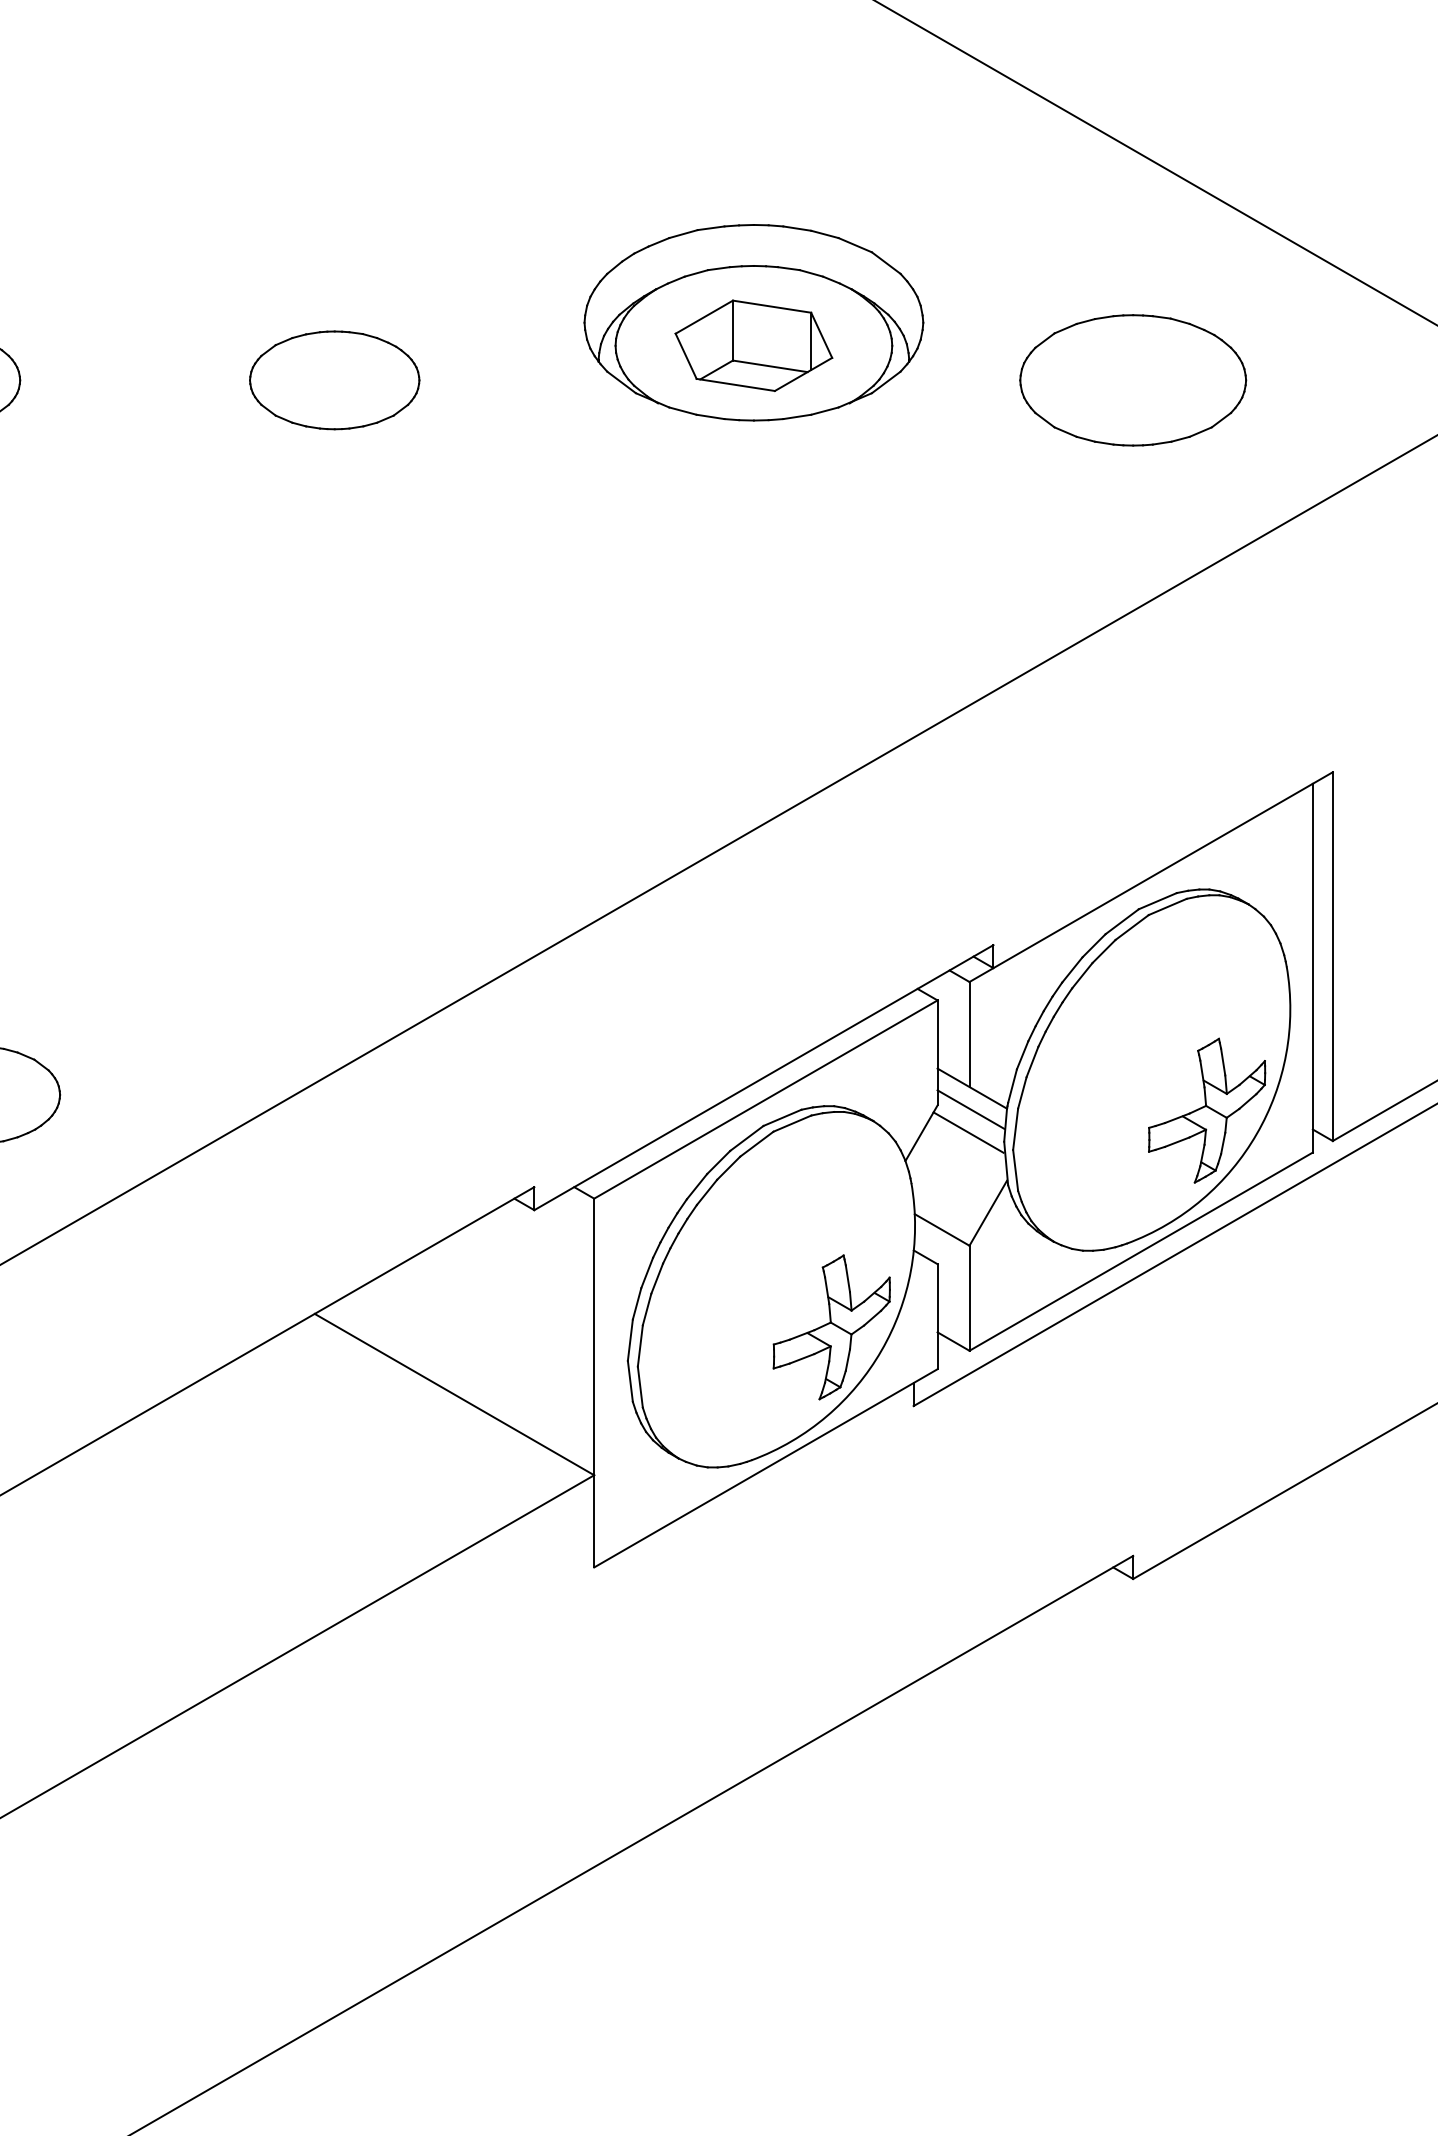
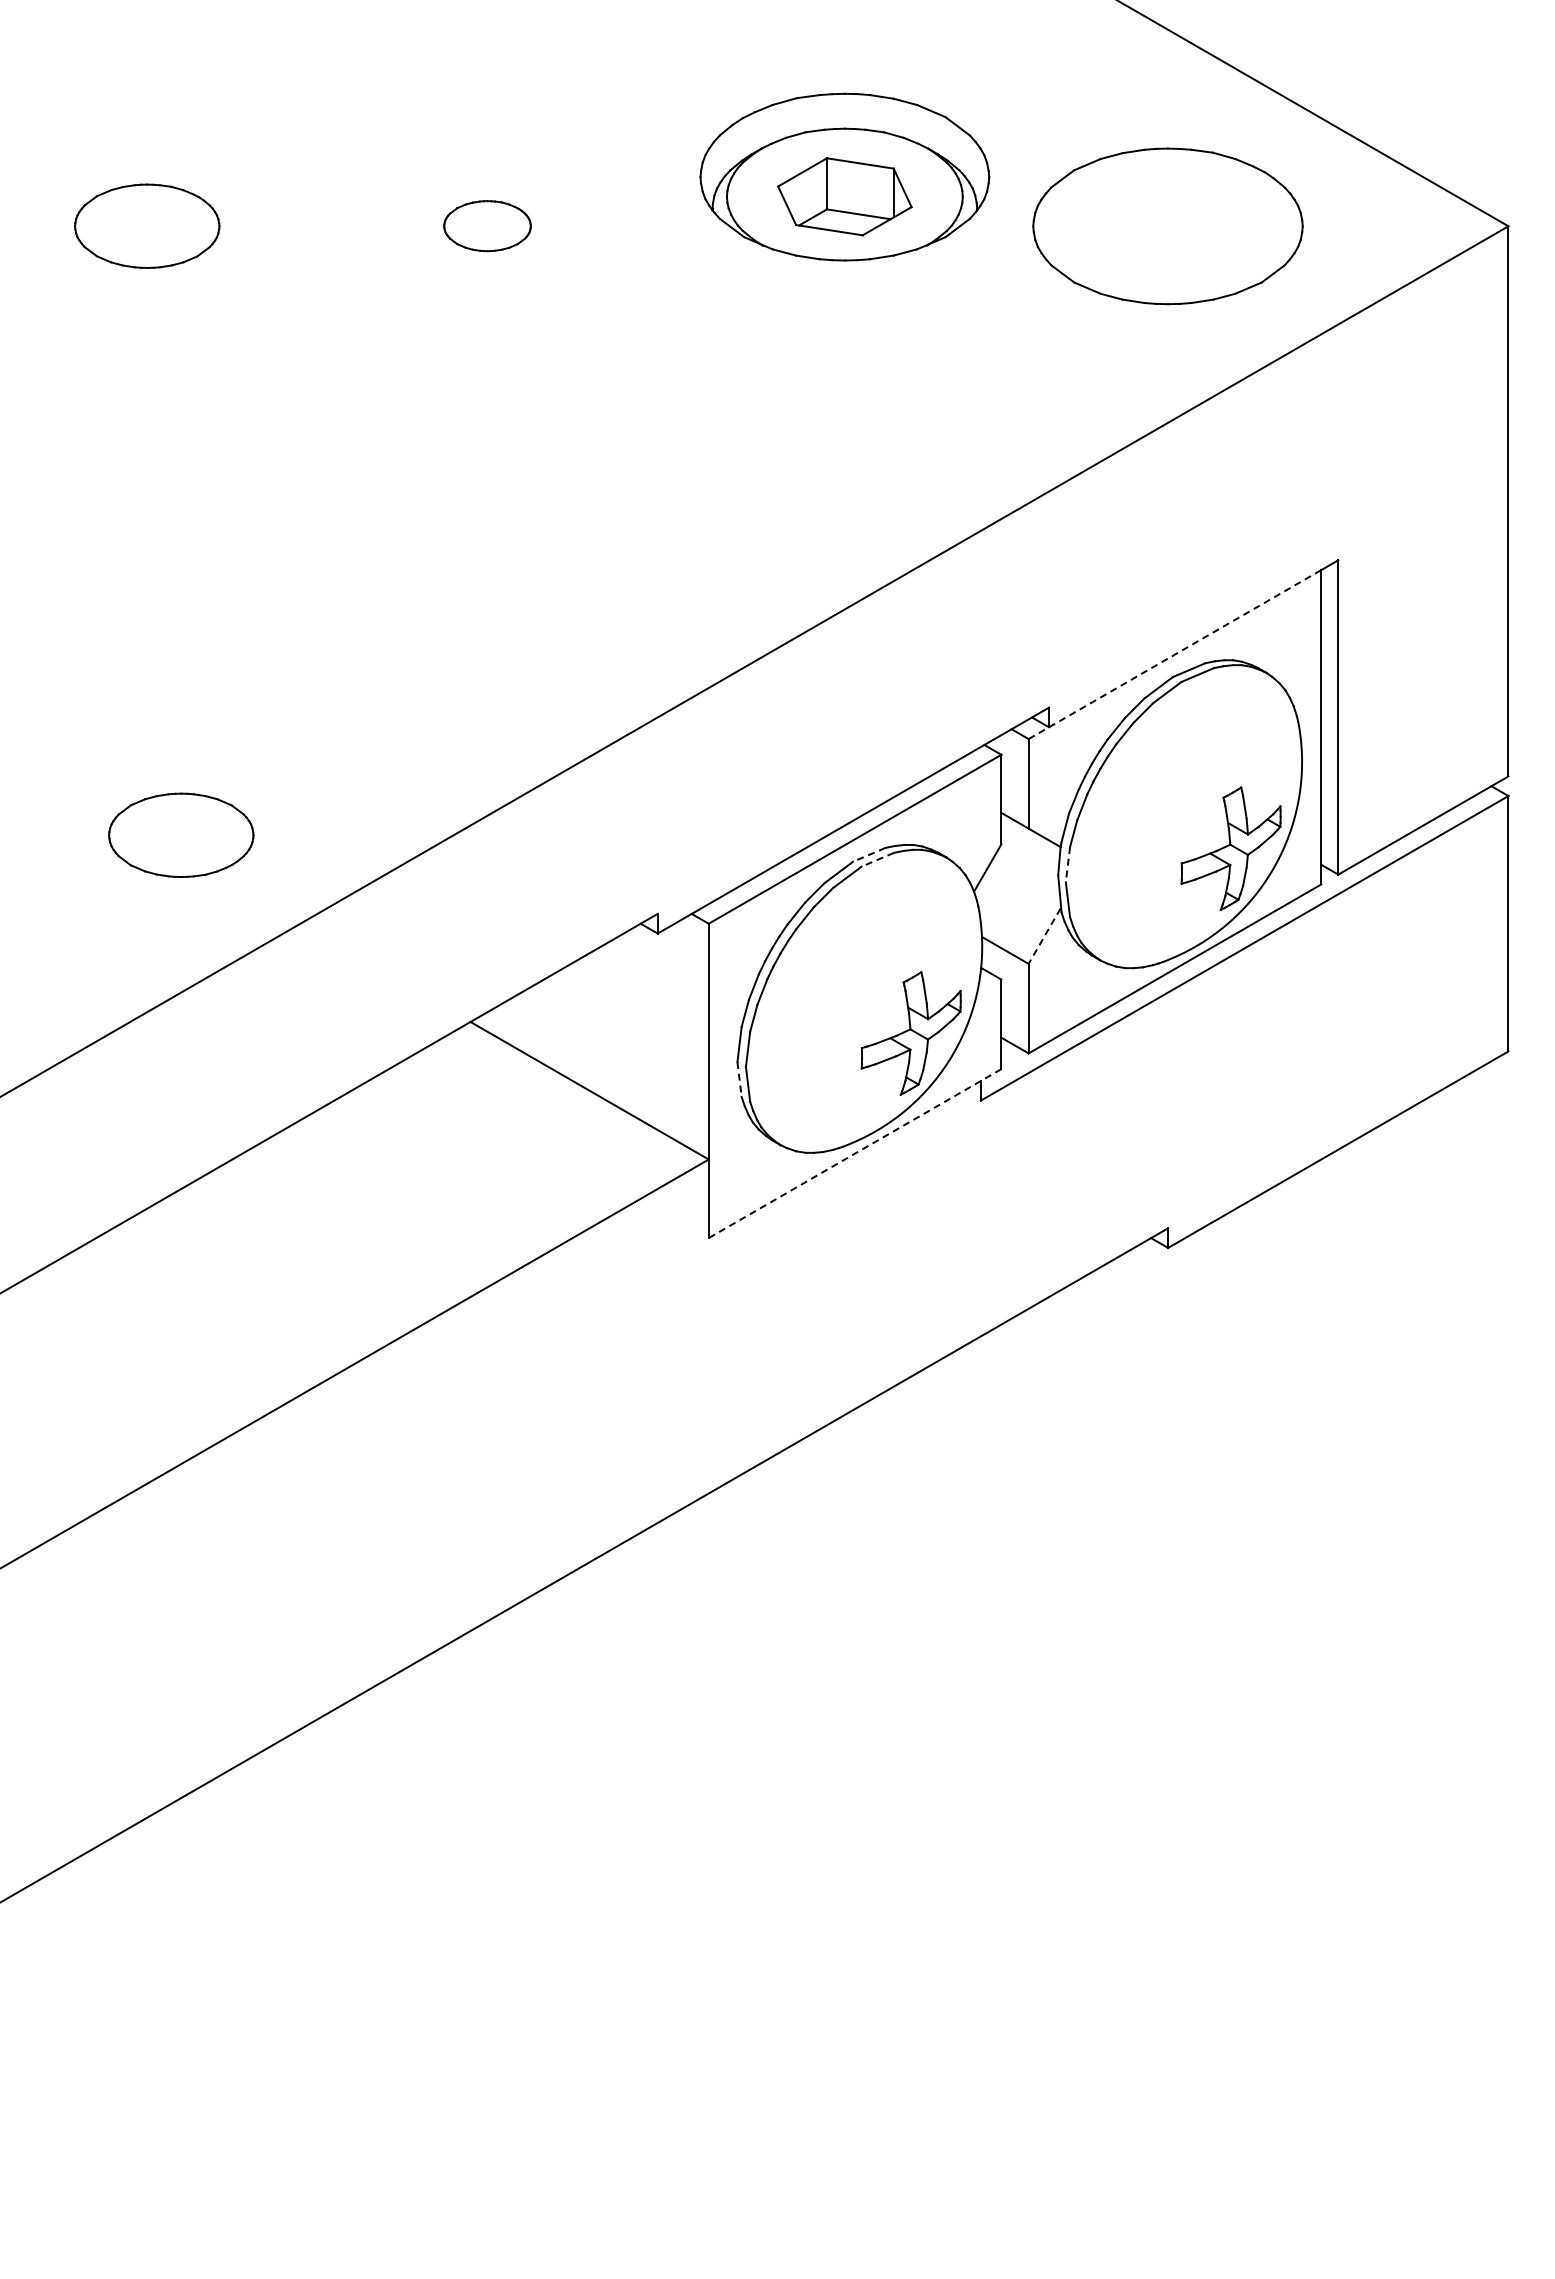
part: (334, 379) -> (487, 225), size x0.6
part: (1133, 379) -> (1168, 225), size x1.4
line: (1140, 882) -> (1174, 654), solid -> dashed
line: (970, 1109) -> (1029, 847), removed
line: (782, 1117) -> (869, 854), solid -> dashed
line: (792, 1123) -> (877, 859), solid -> dashed
line: (1015, 1129) -> (1067, 864), solid -> dashed
line: (968, 1132) -> (1027, 867), removed
line: (988, 1213) -> (1044, 936), solid -> dashed
line: (630, 1381) -> (739, 1079), solid -> dashed
line: (766, 1468) -> (855, 1153), solid -> dashed

